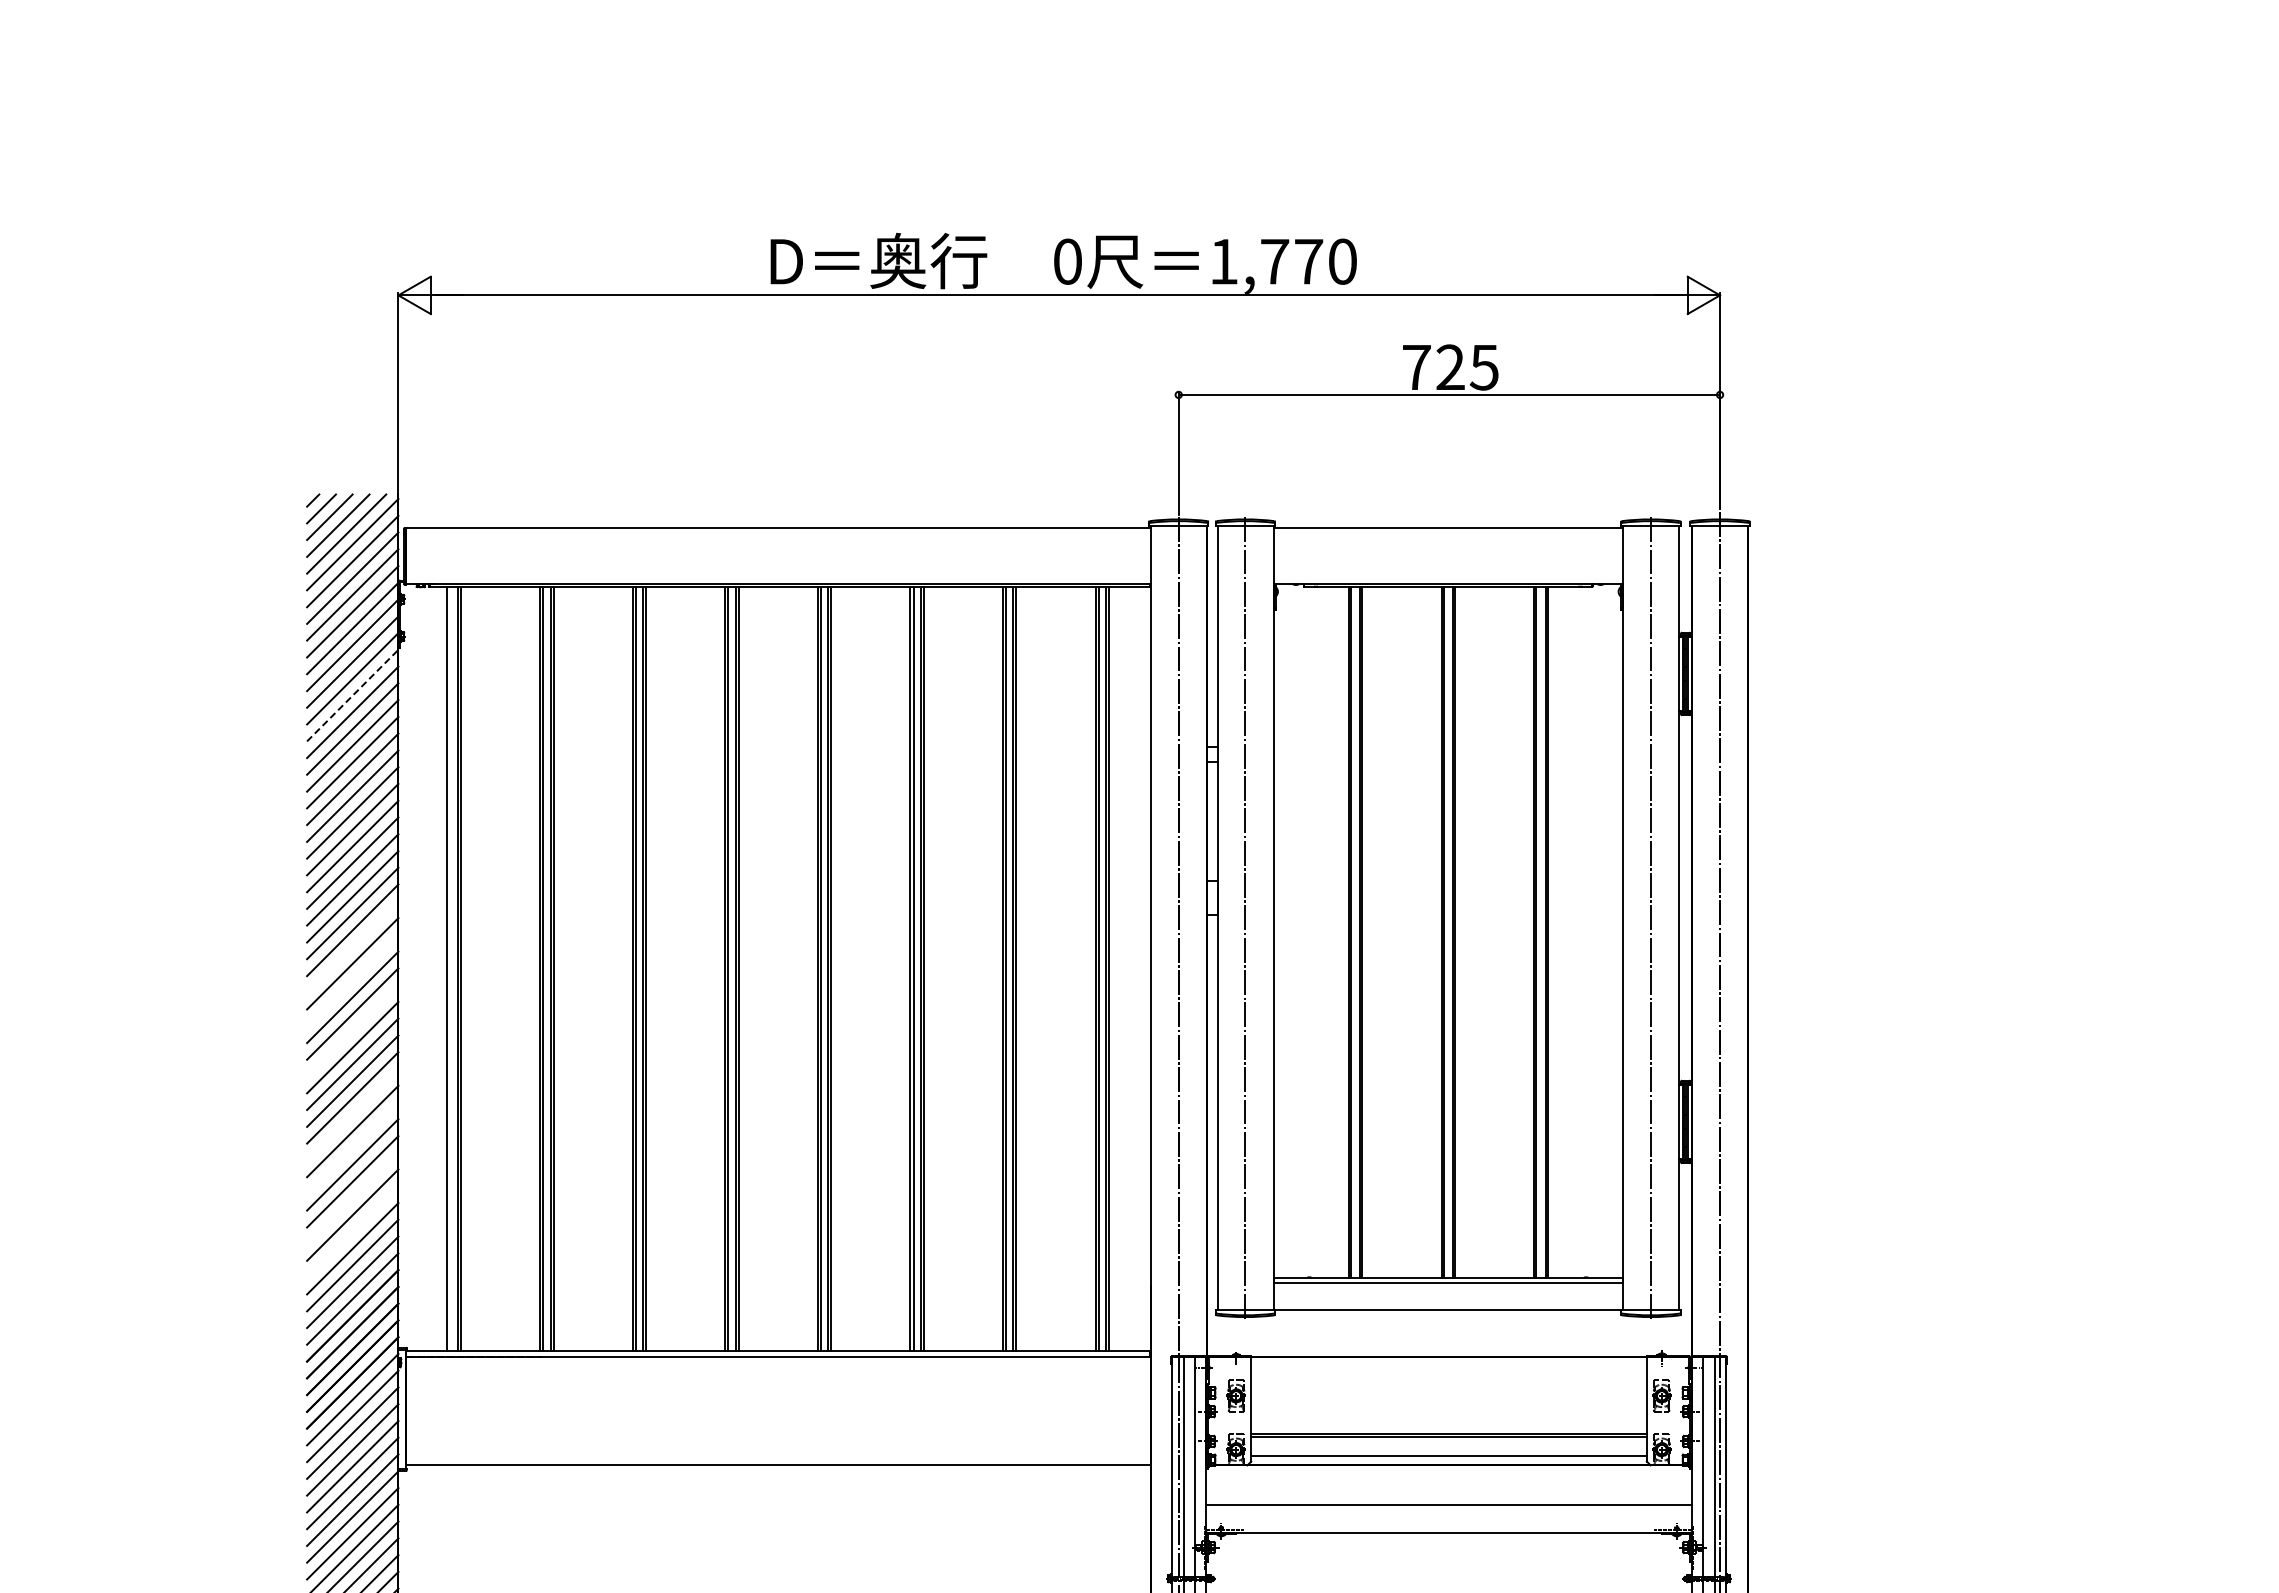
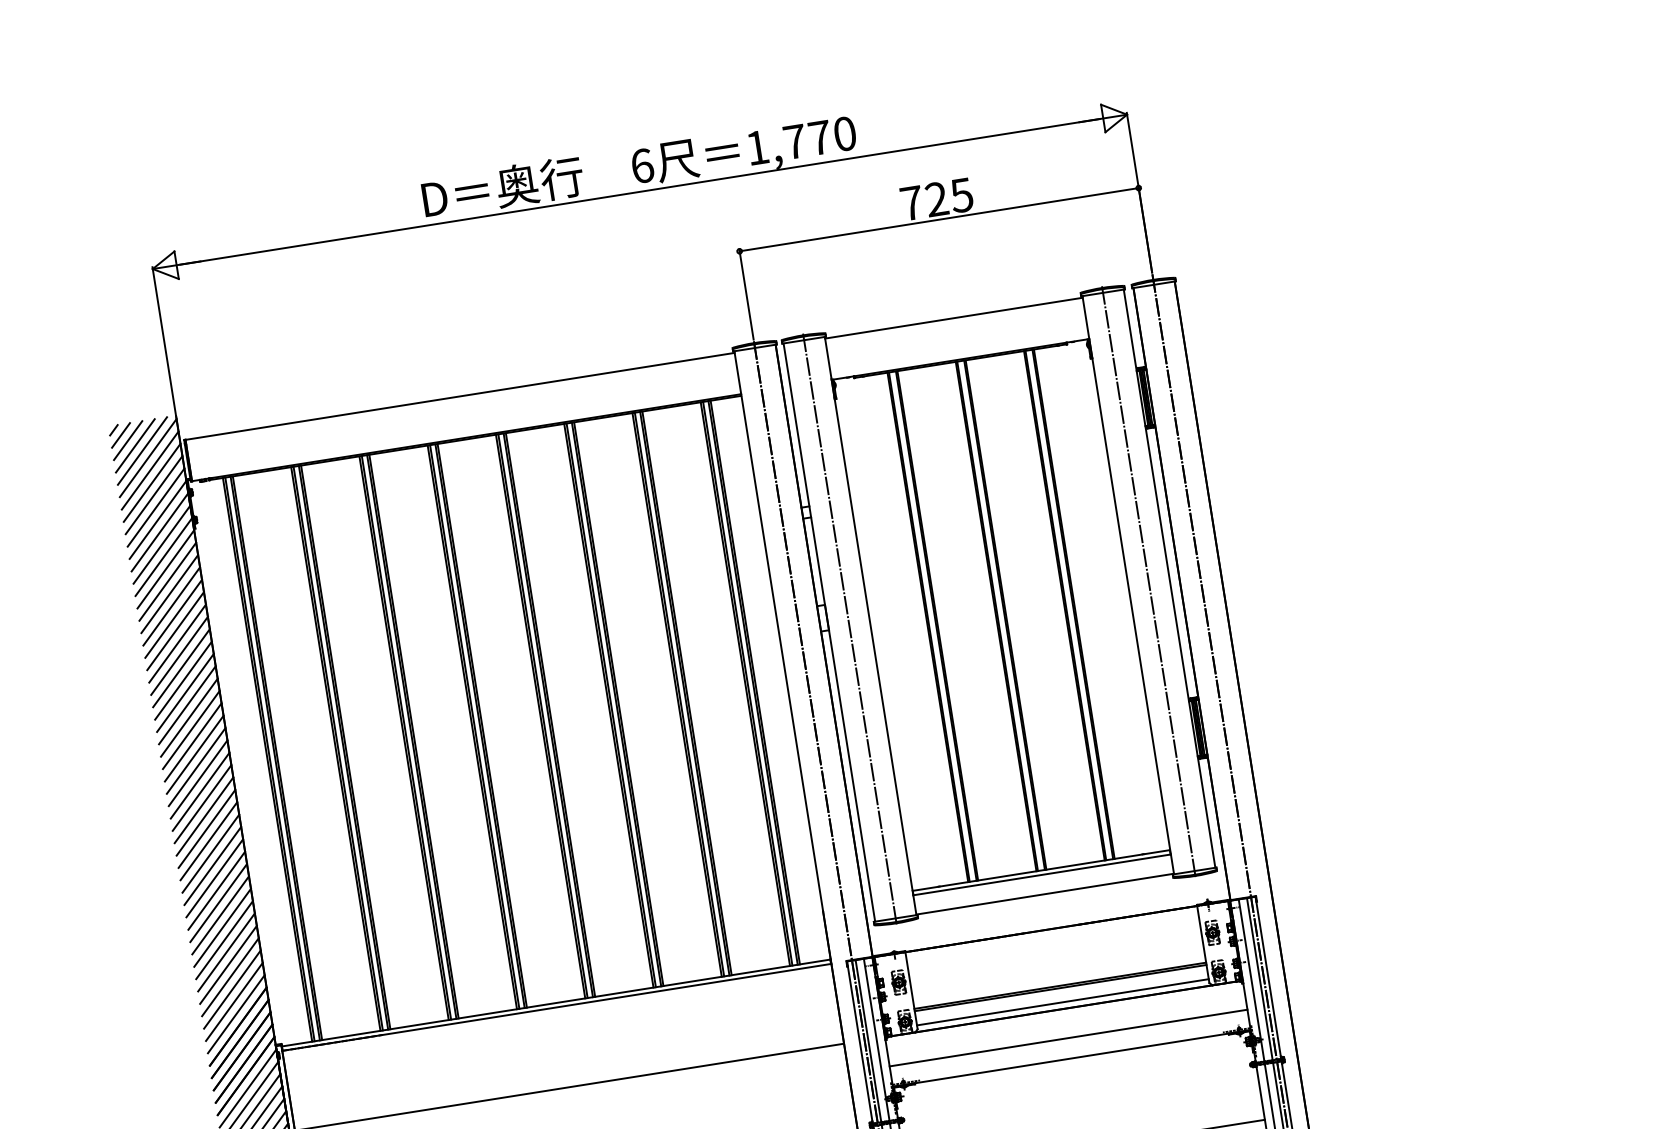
text: (1068, 261) -> (642, 165), 0 -> 6
line: (352, 695) -> (165, 569), dashed -> solid
line: (352, 946) -> (194, 754), added
line: (450, 968) -> (269, 759), added
line: (352, 980) -> (198, 779), added
line: (352, 1030) -> (204, 816), added
line: (352, 1114) -> (214, 878), added
line: (352, 1147) -> (218, 902), added
line: (352, 1198) -> (224, 940), added
line: (352, 1231) -> (228, 964), added

